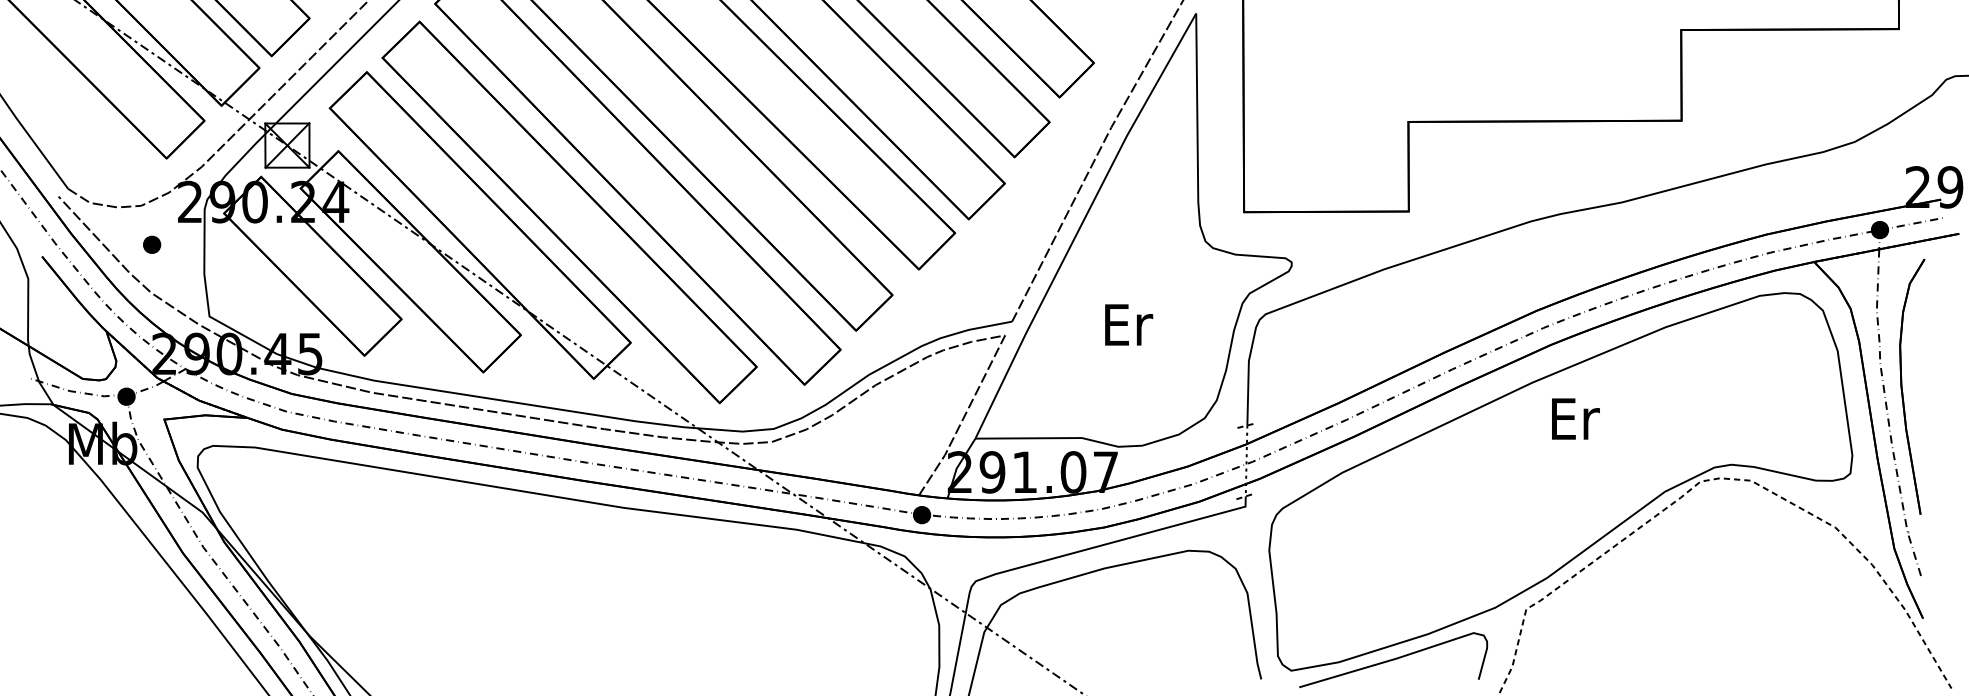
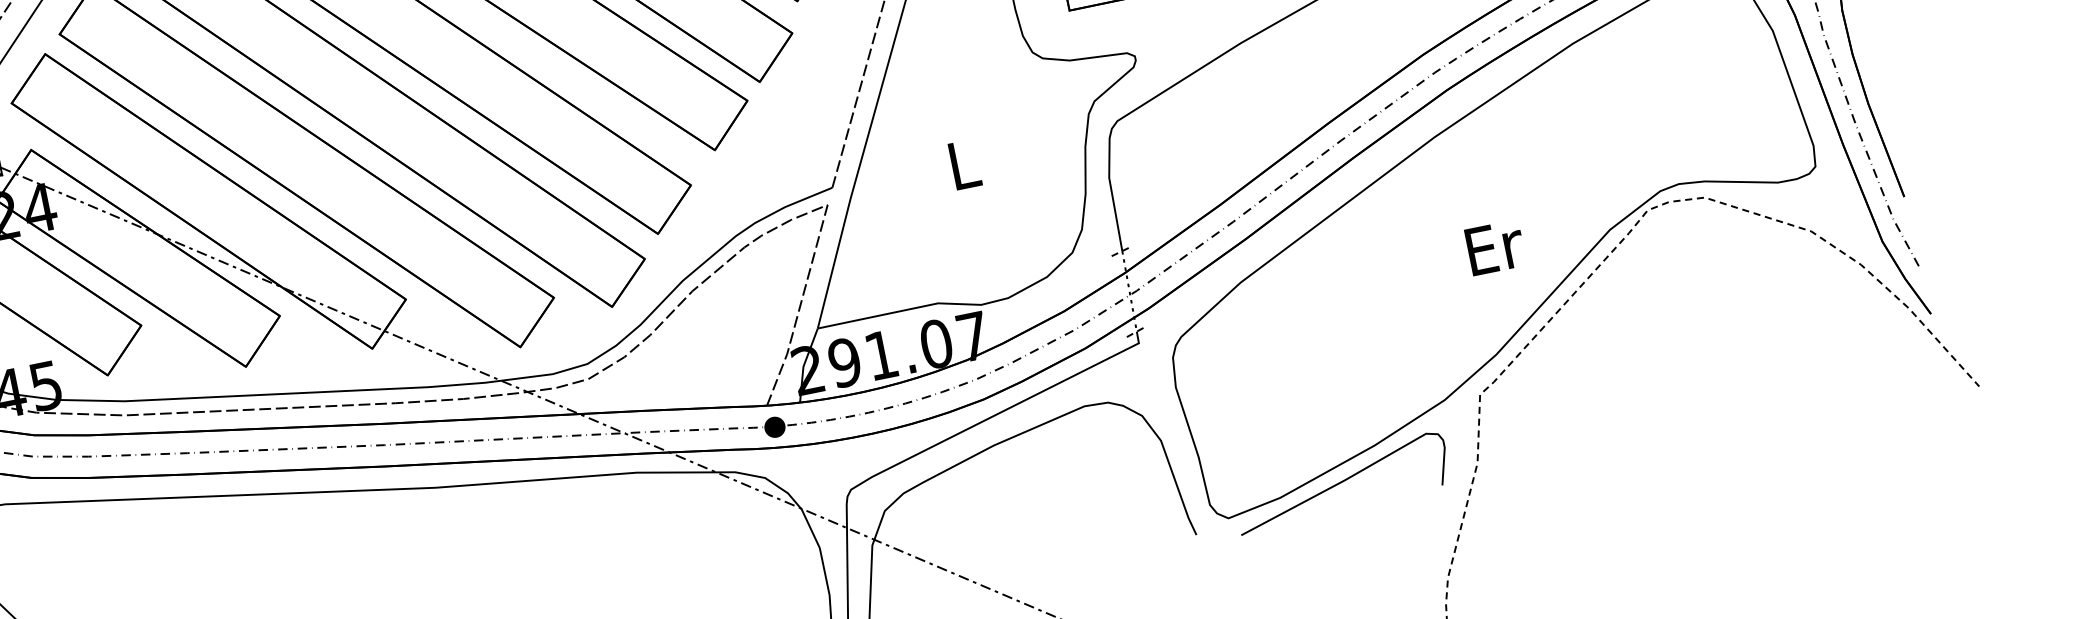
text: (1129, 324) -> (965, 163), Er -> L
text: (1575, 418) -> (1495, 247), moved

